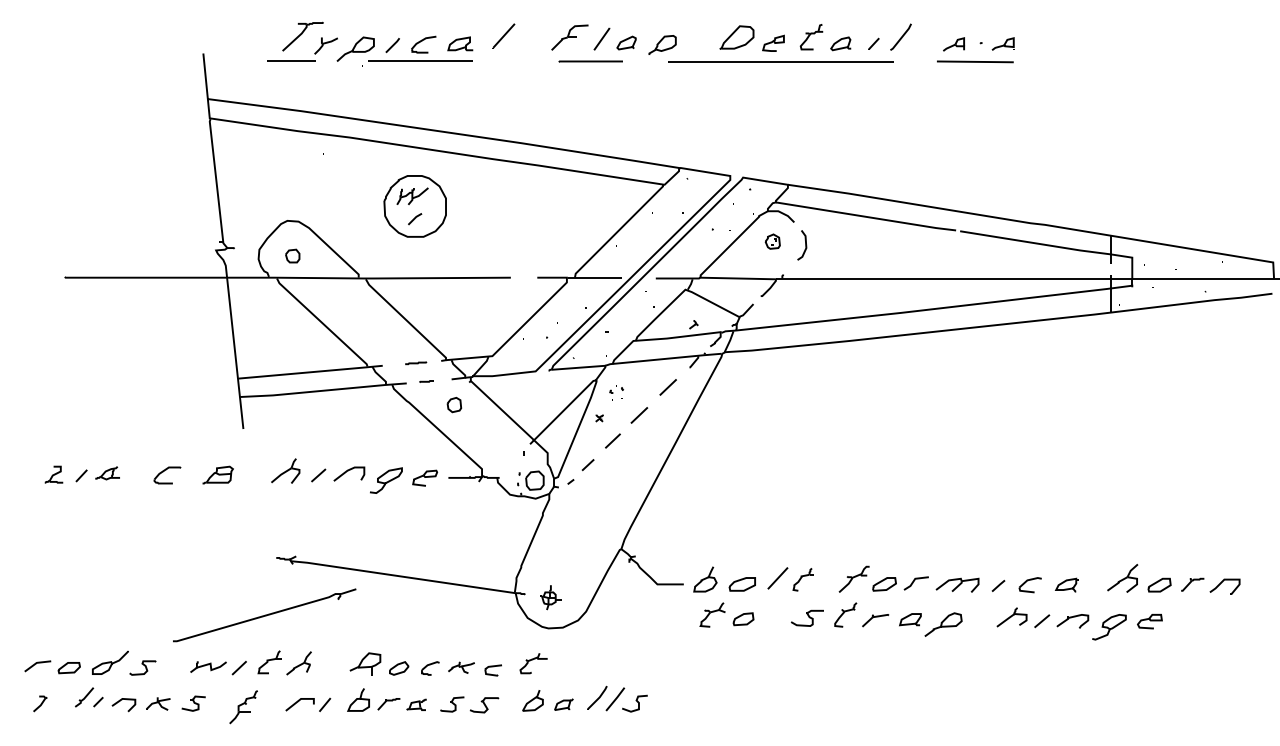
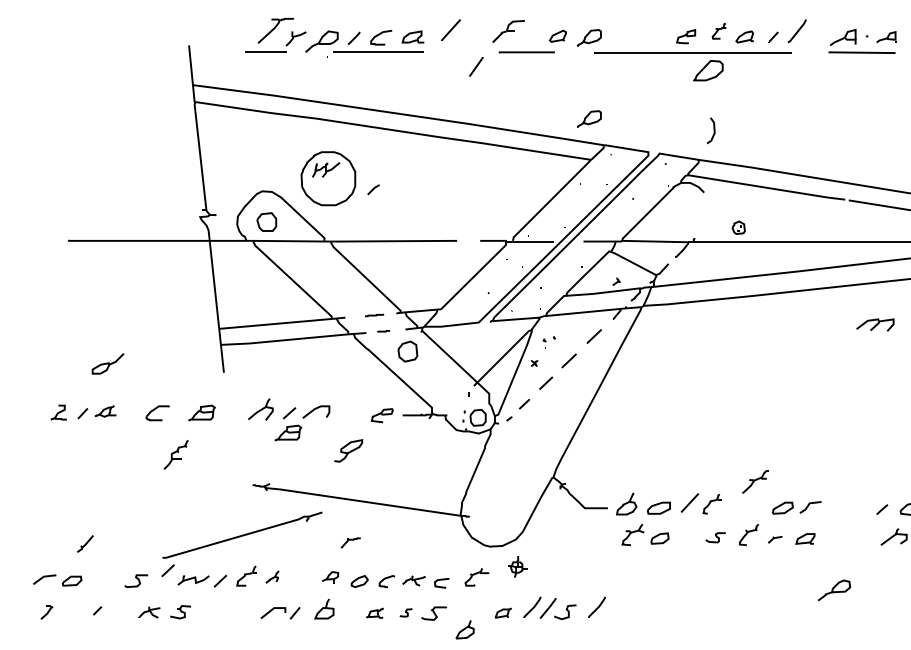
part: (736, 37) -> (707, 70), moved
part: (811, 37) -> (719, 31), size x0.7
line: (601, 38) -> (475, 66), moved
part: (954, 44) -> (843, 37), size x1.4
curve: (660, 135) -> (587, 116), added
part: (414, 206) -> (327, 178), moved
part: (772, 241) -> (738, 227), moved
line: (805, 245) -> (713, 130), moved
part: (292, 255) -> (266, 221), size x1.6
part: (454, 405) -> (407, 352), size x1.6
part: (386, 480) -> (348, 450), moved
part: (316, 497) -> (287, 432), added
part: (853, 578) -> (754, 481), moved
part: (957, 584) -> (875, 324), moved
part: (550, 597) -> (517, 566), moved
part: (807, 617) -> (715, 537), size x0.7
part: (875, 620) -> (775, 539), size x0.6
curve: (942, 624) -> (833, 590), moved
line: (178, 656) -> (167, 571), added
curve: (110, 662) -> (108, 363), moved
part: (298, 663) -> (271, 577), size x0.6
part: (365, 663) -> (330, 577), size x0.6
part: (84, 697) -> (85, 544), moved
part: (671, 697) -> (597, 606), added
curve: (532, 700) -> (464, 629), moved
line: (120, 701) -> (116, 610), removed
part: (388, 704) -> (350, 543), moved
part: (452, 704) -> (406, 612), size x0.6
part: (243, 707) -> (176, 455), moved

